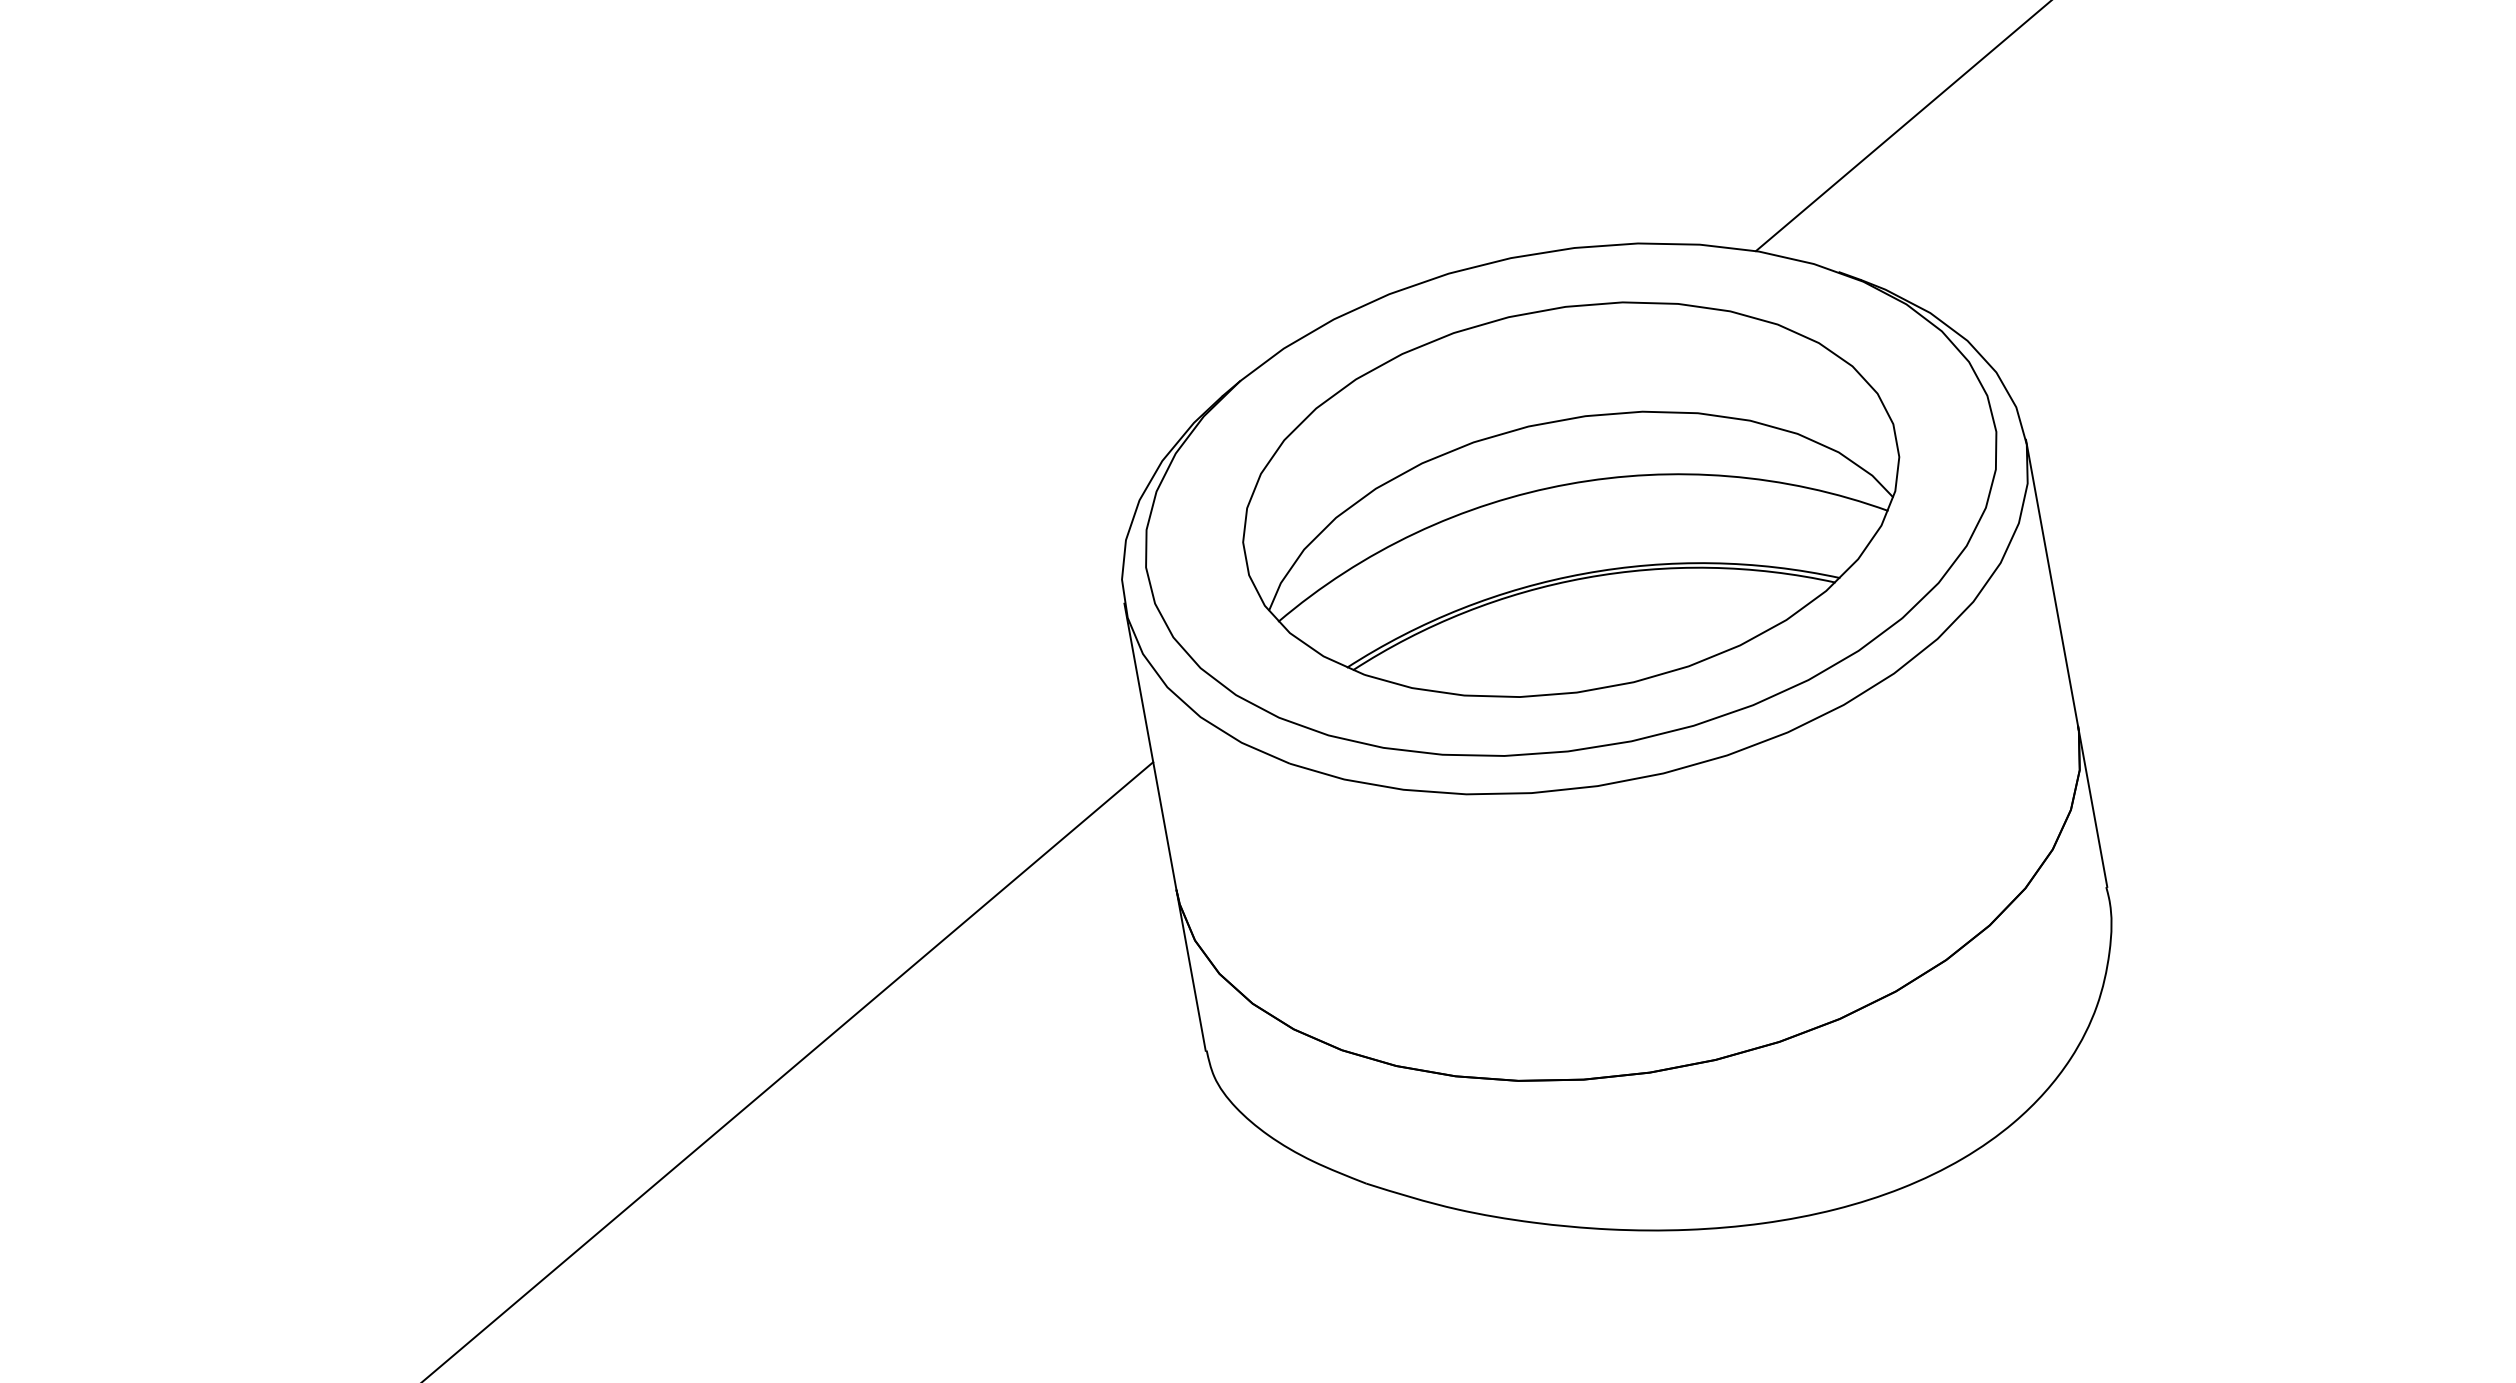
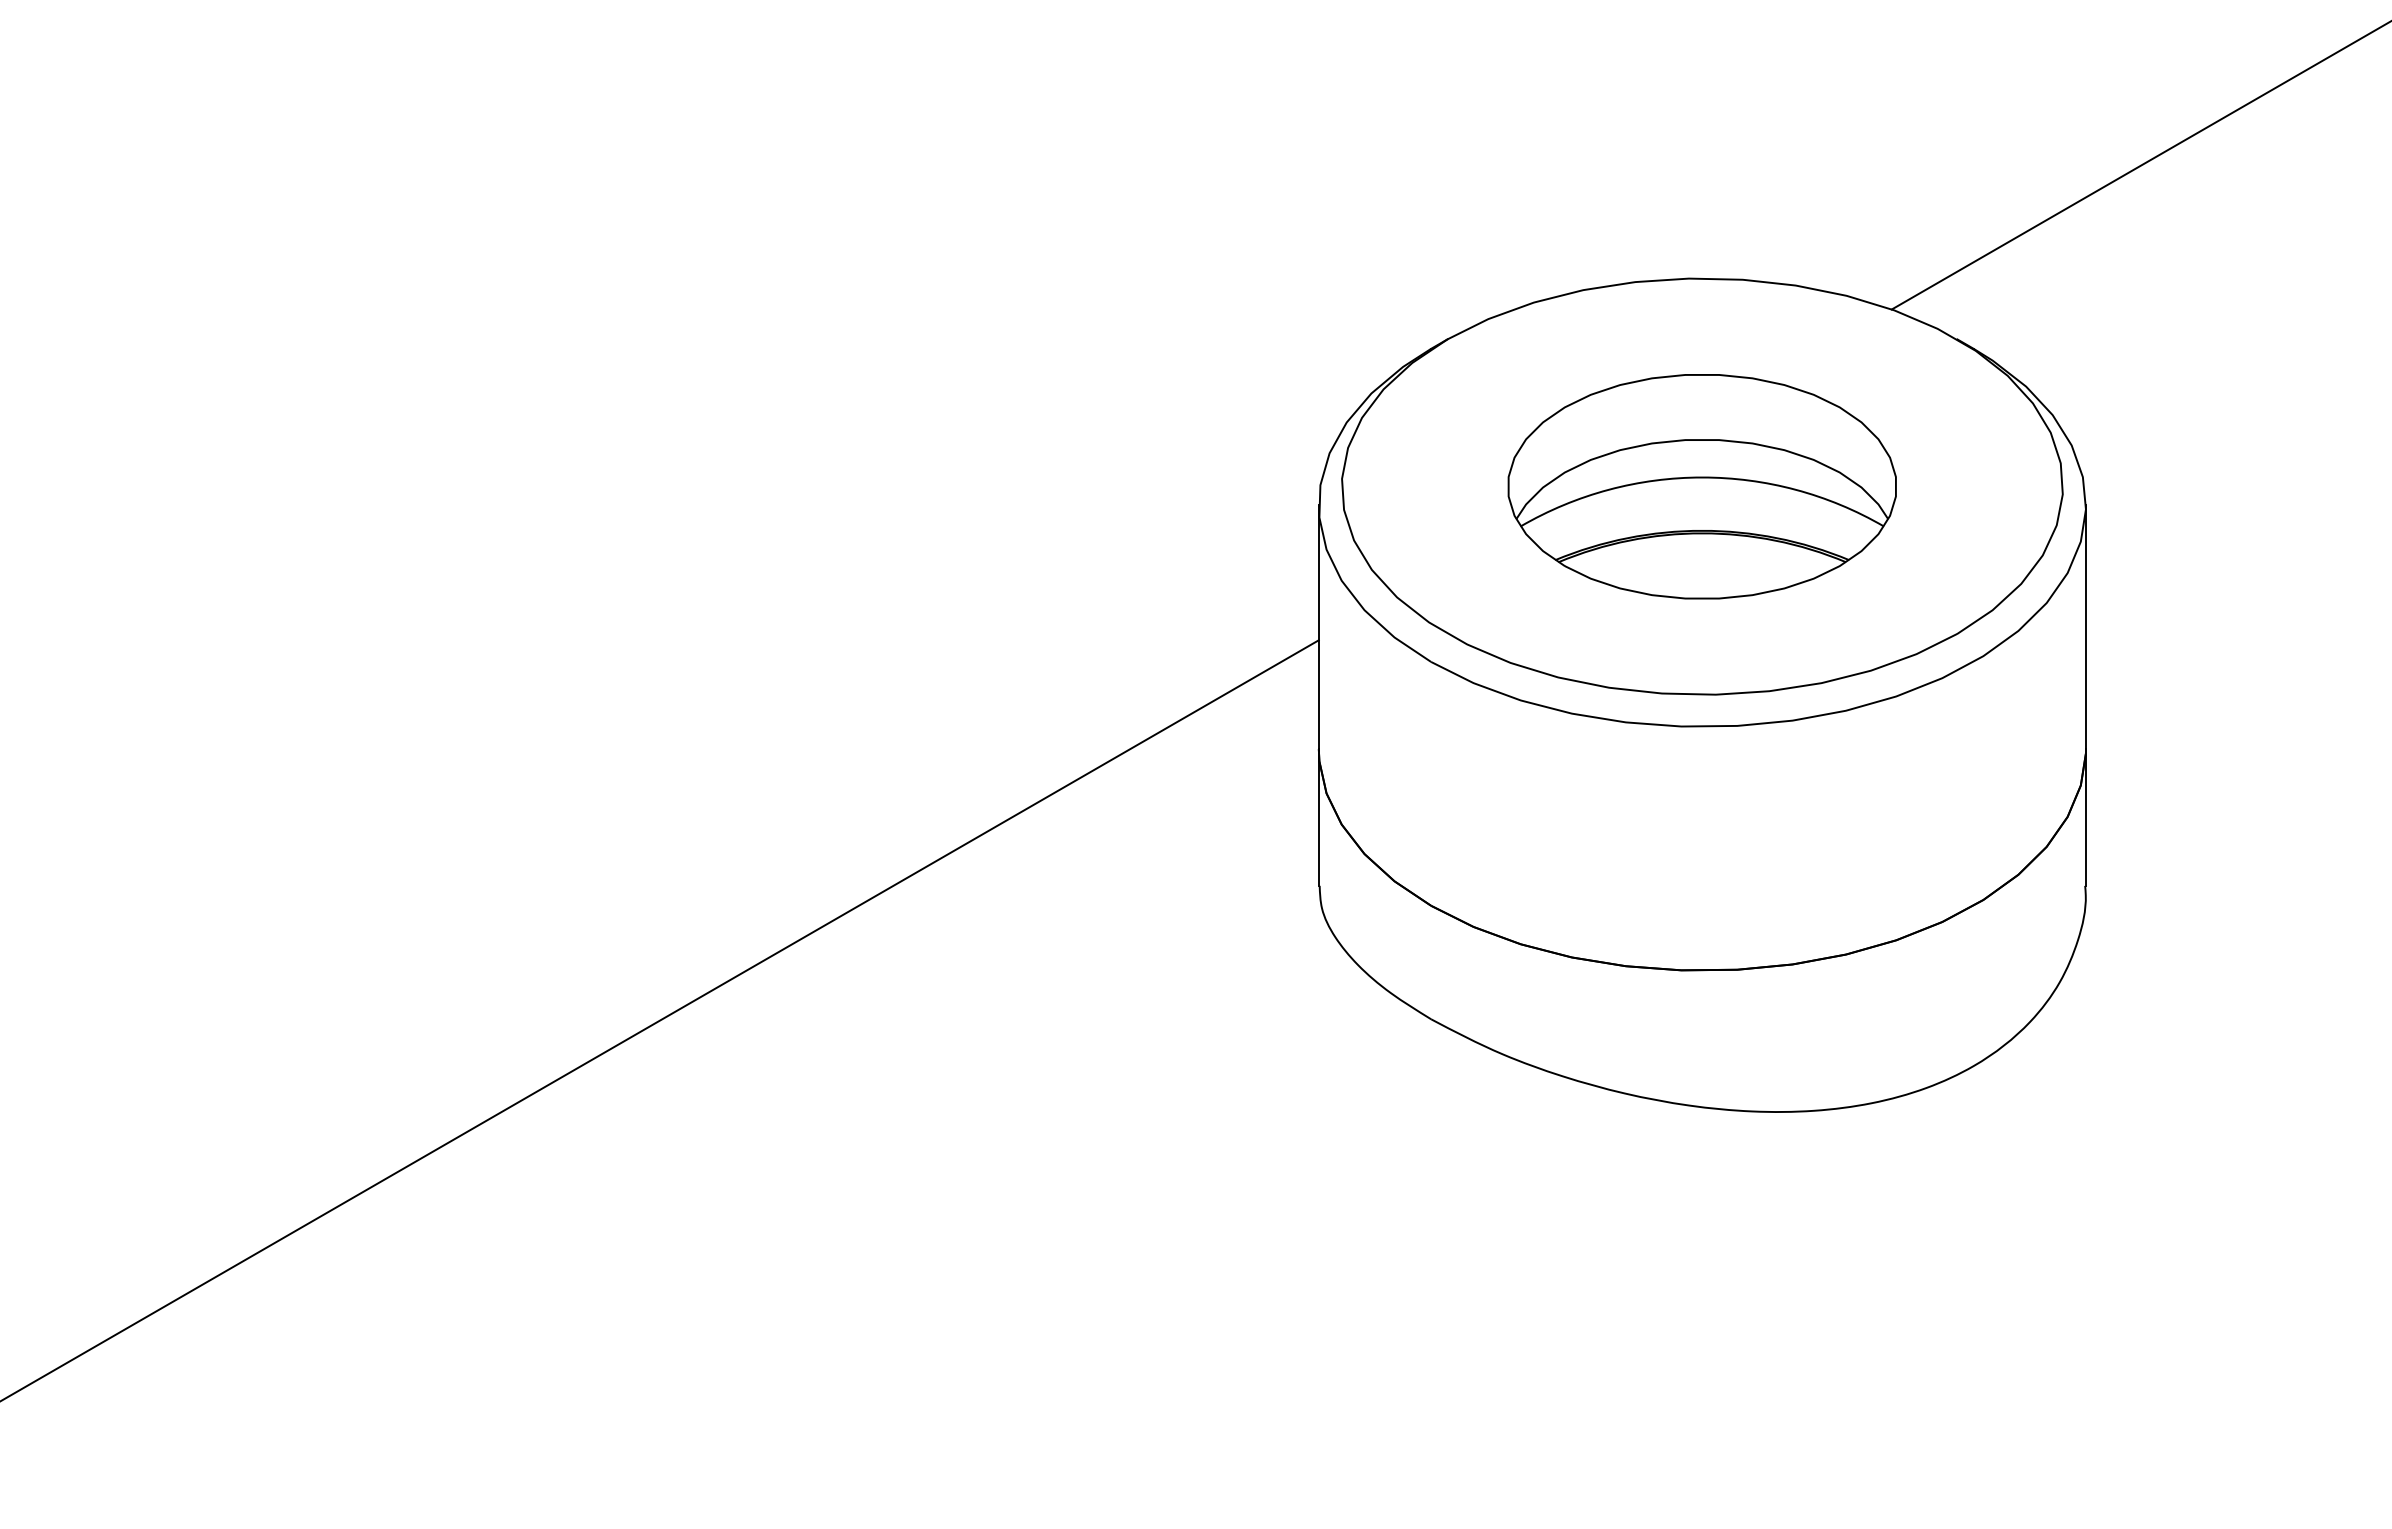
part: (1570, 499) -> (1701, 486), size x0.7

